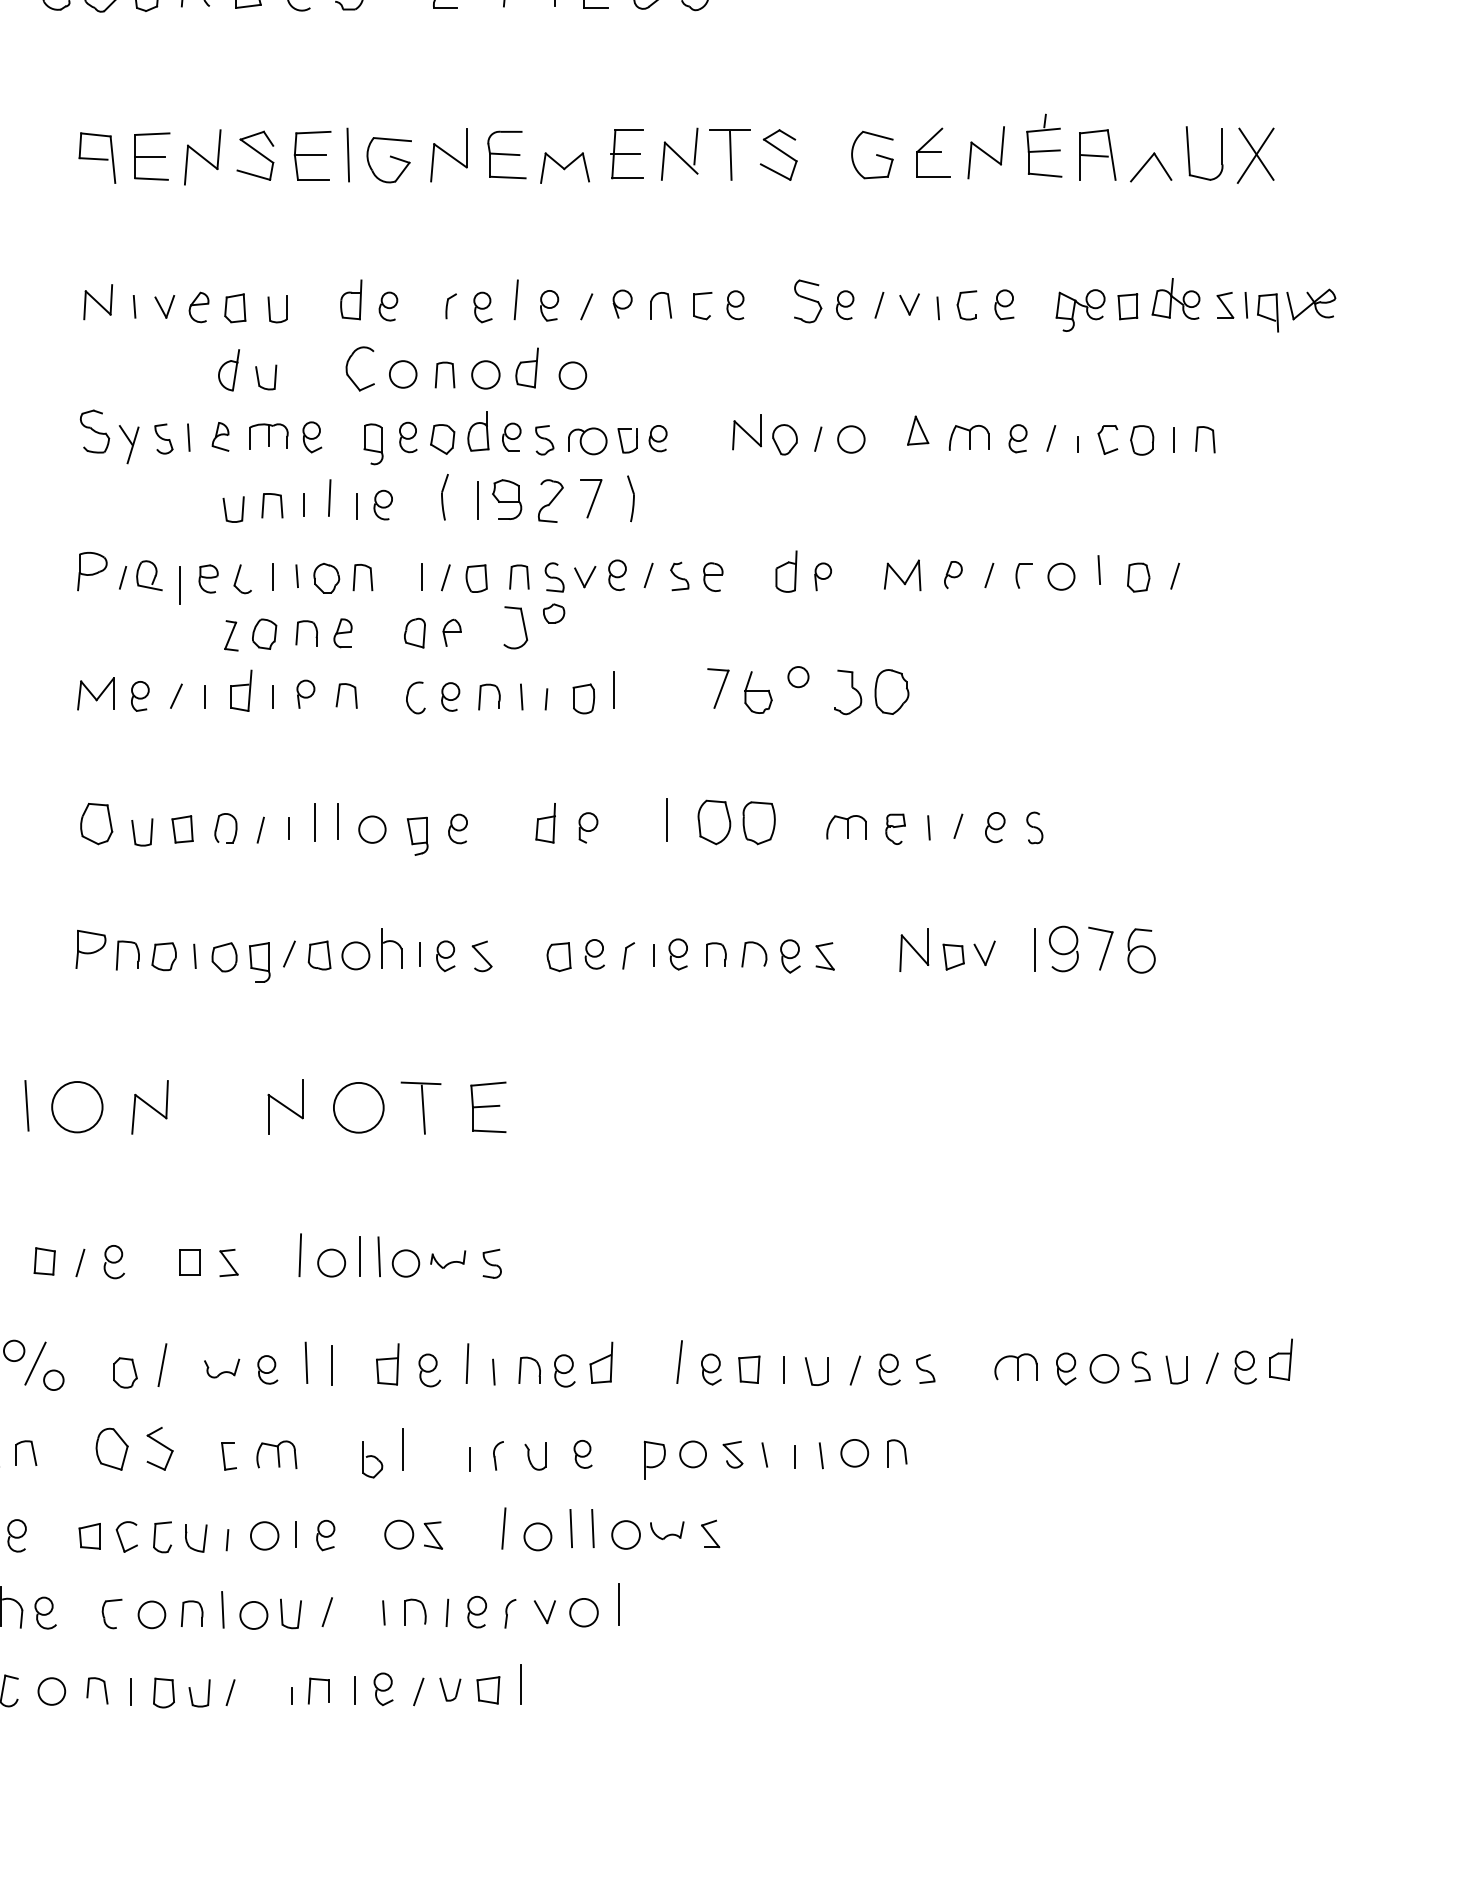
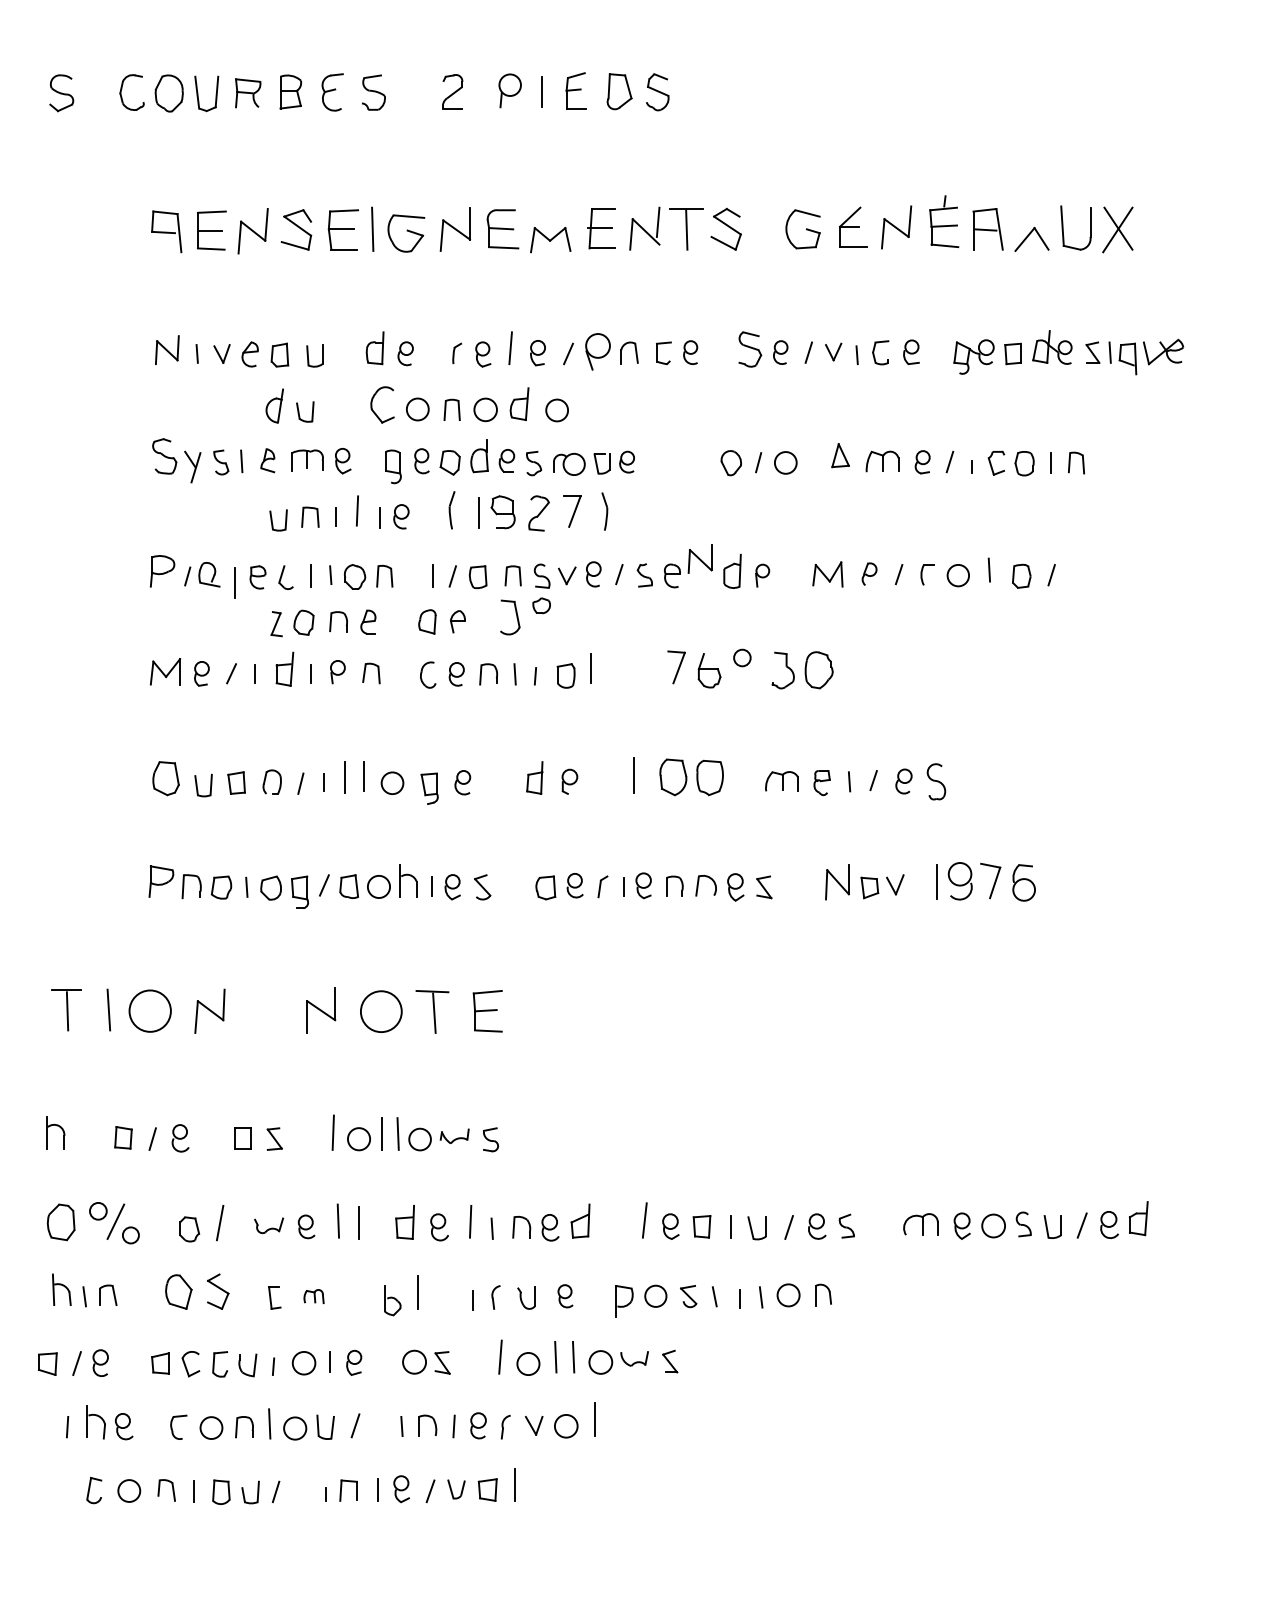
part: (622, 303) -> (597, 351), size x1.6
part: (746, 431) -> (699, 558), moved
part: (1034, 827) -> (936, 781), size x1.4
part: (276, 1454) -> (313, 1296), size x0.6

